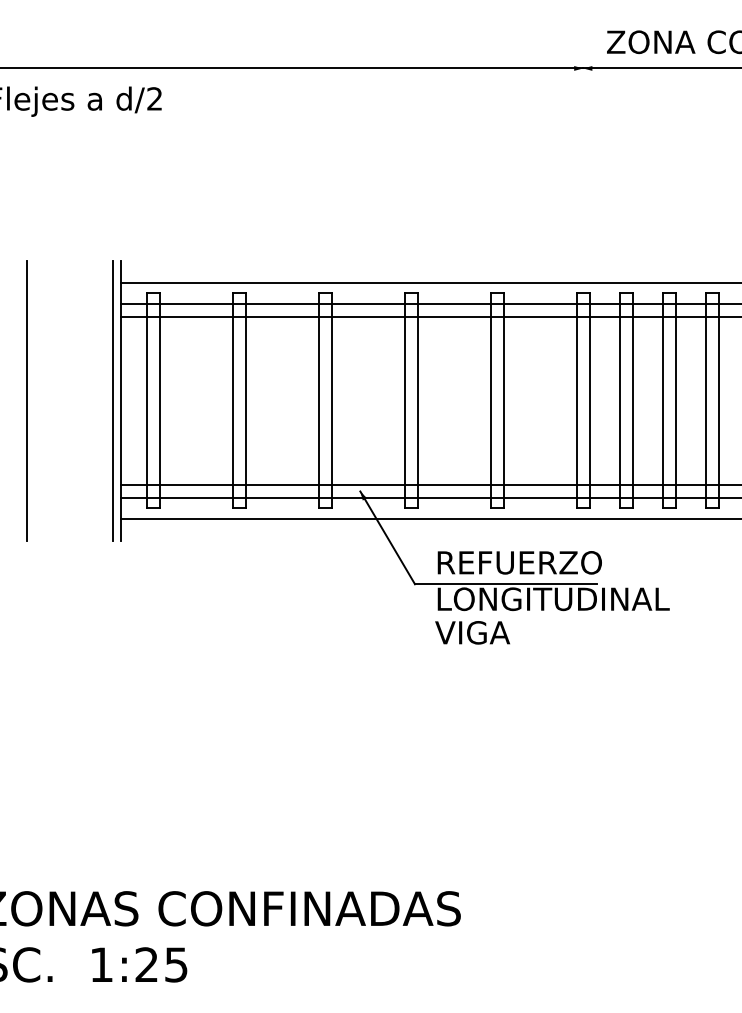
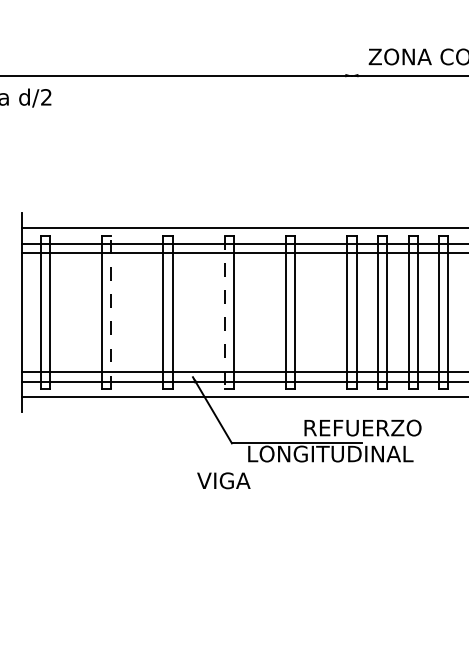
line: (112, 400) -> (16, 312), removed
line: (245, 400) -> (111, 312), solid -> dashed
line: (404, 401) -> (224, 313), solid -> dashed
text: (519, 562) -> (362, 427), moved
text: (472, 632) -> (223, 480), moved

